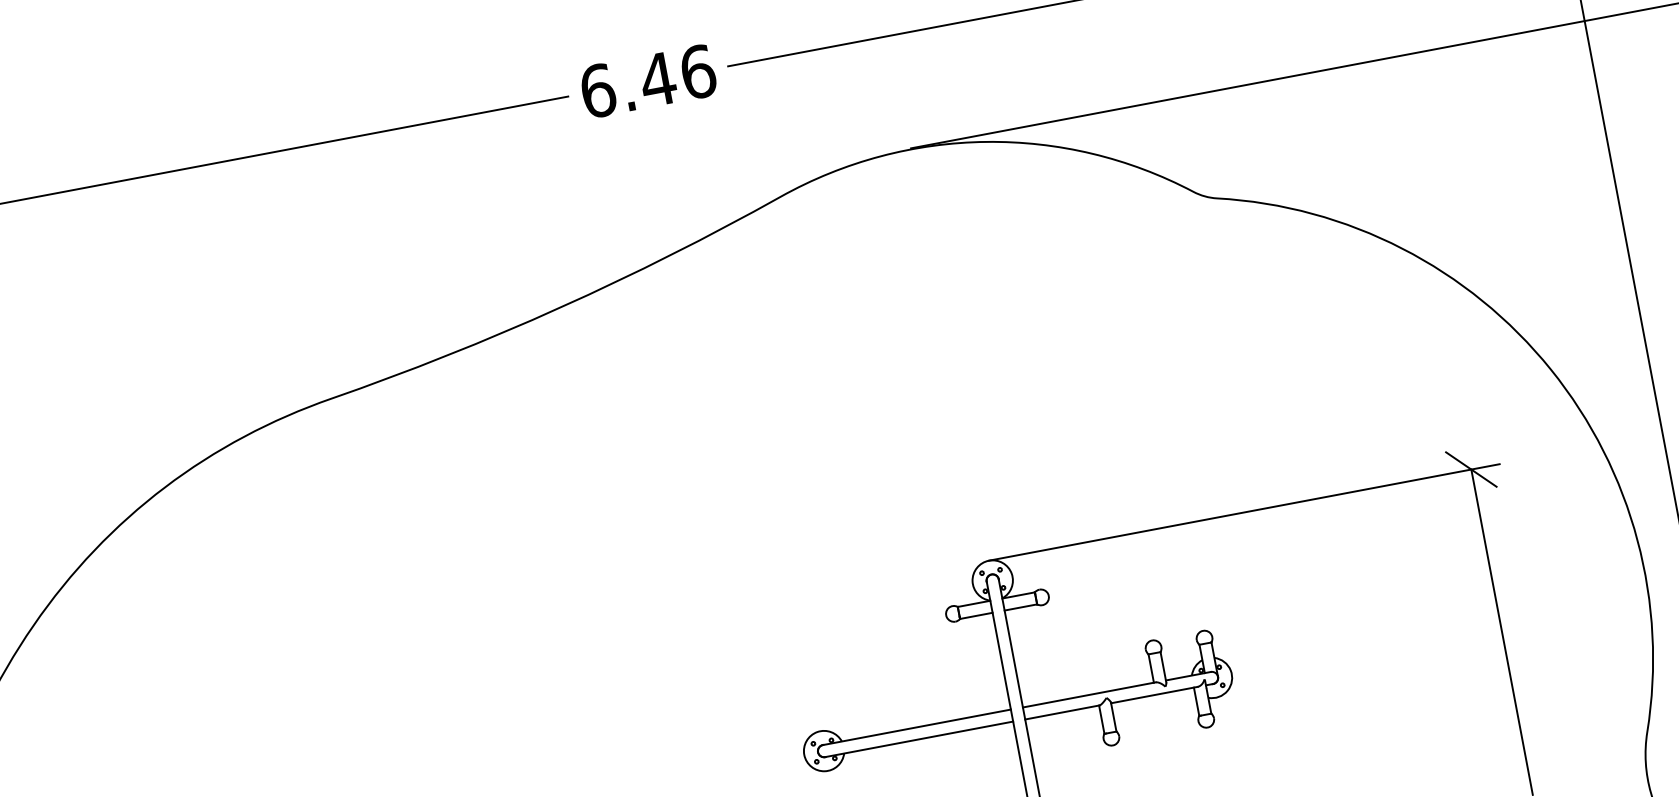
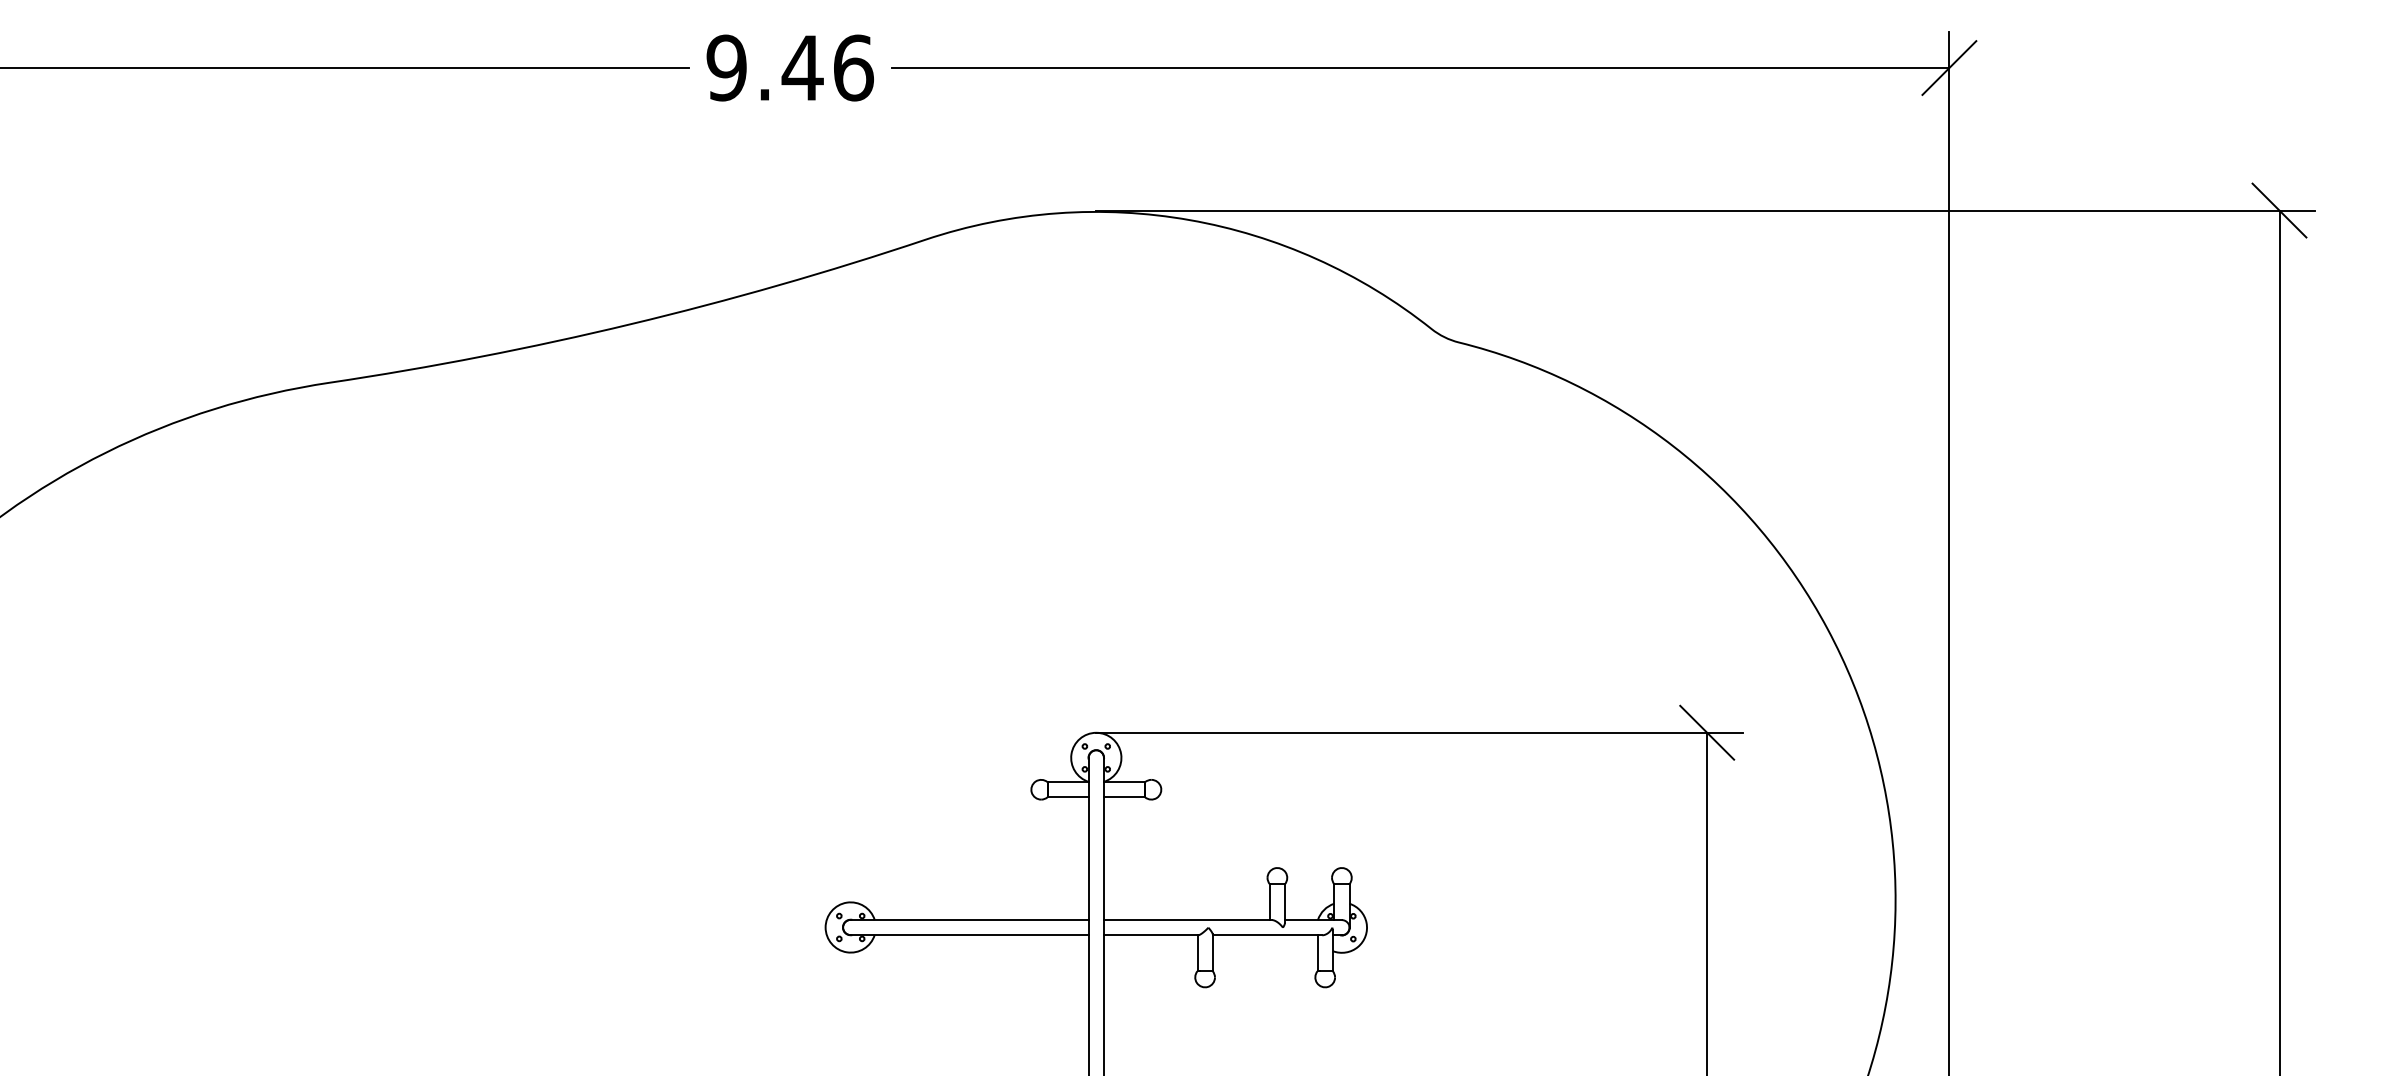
text: (597, 90) -> (726, 67), 6.46 -> 9.46

